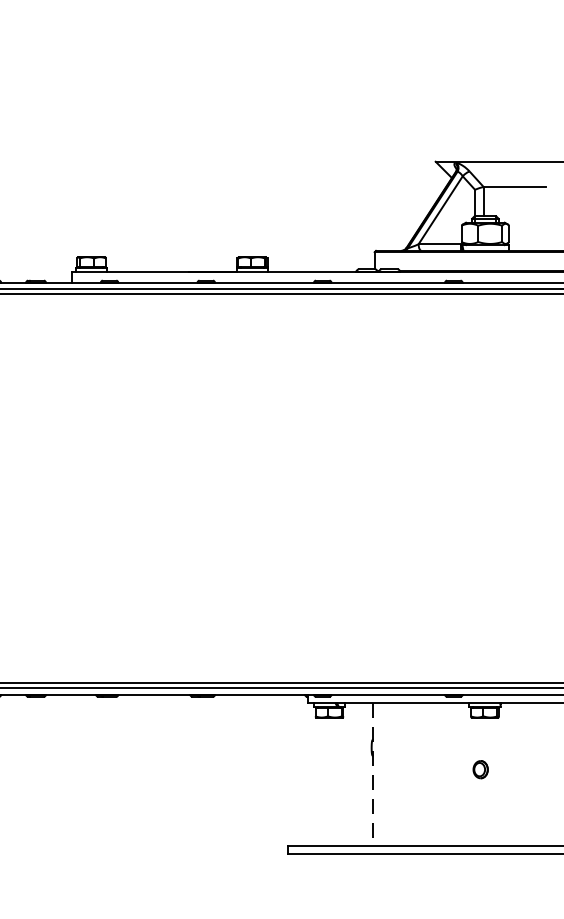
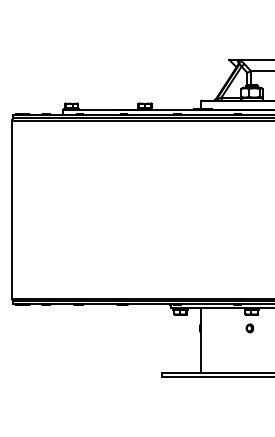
part: (479, 769) -> (249, 328), moved
line: (372, 774) -> (200, 340), dashed -> solid

